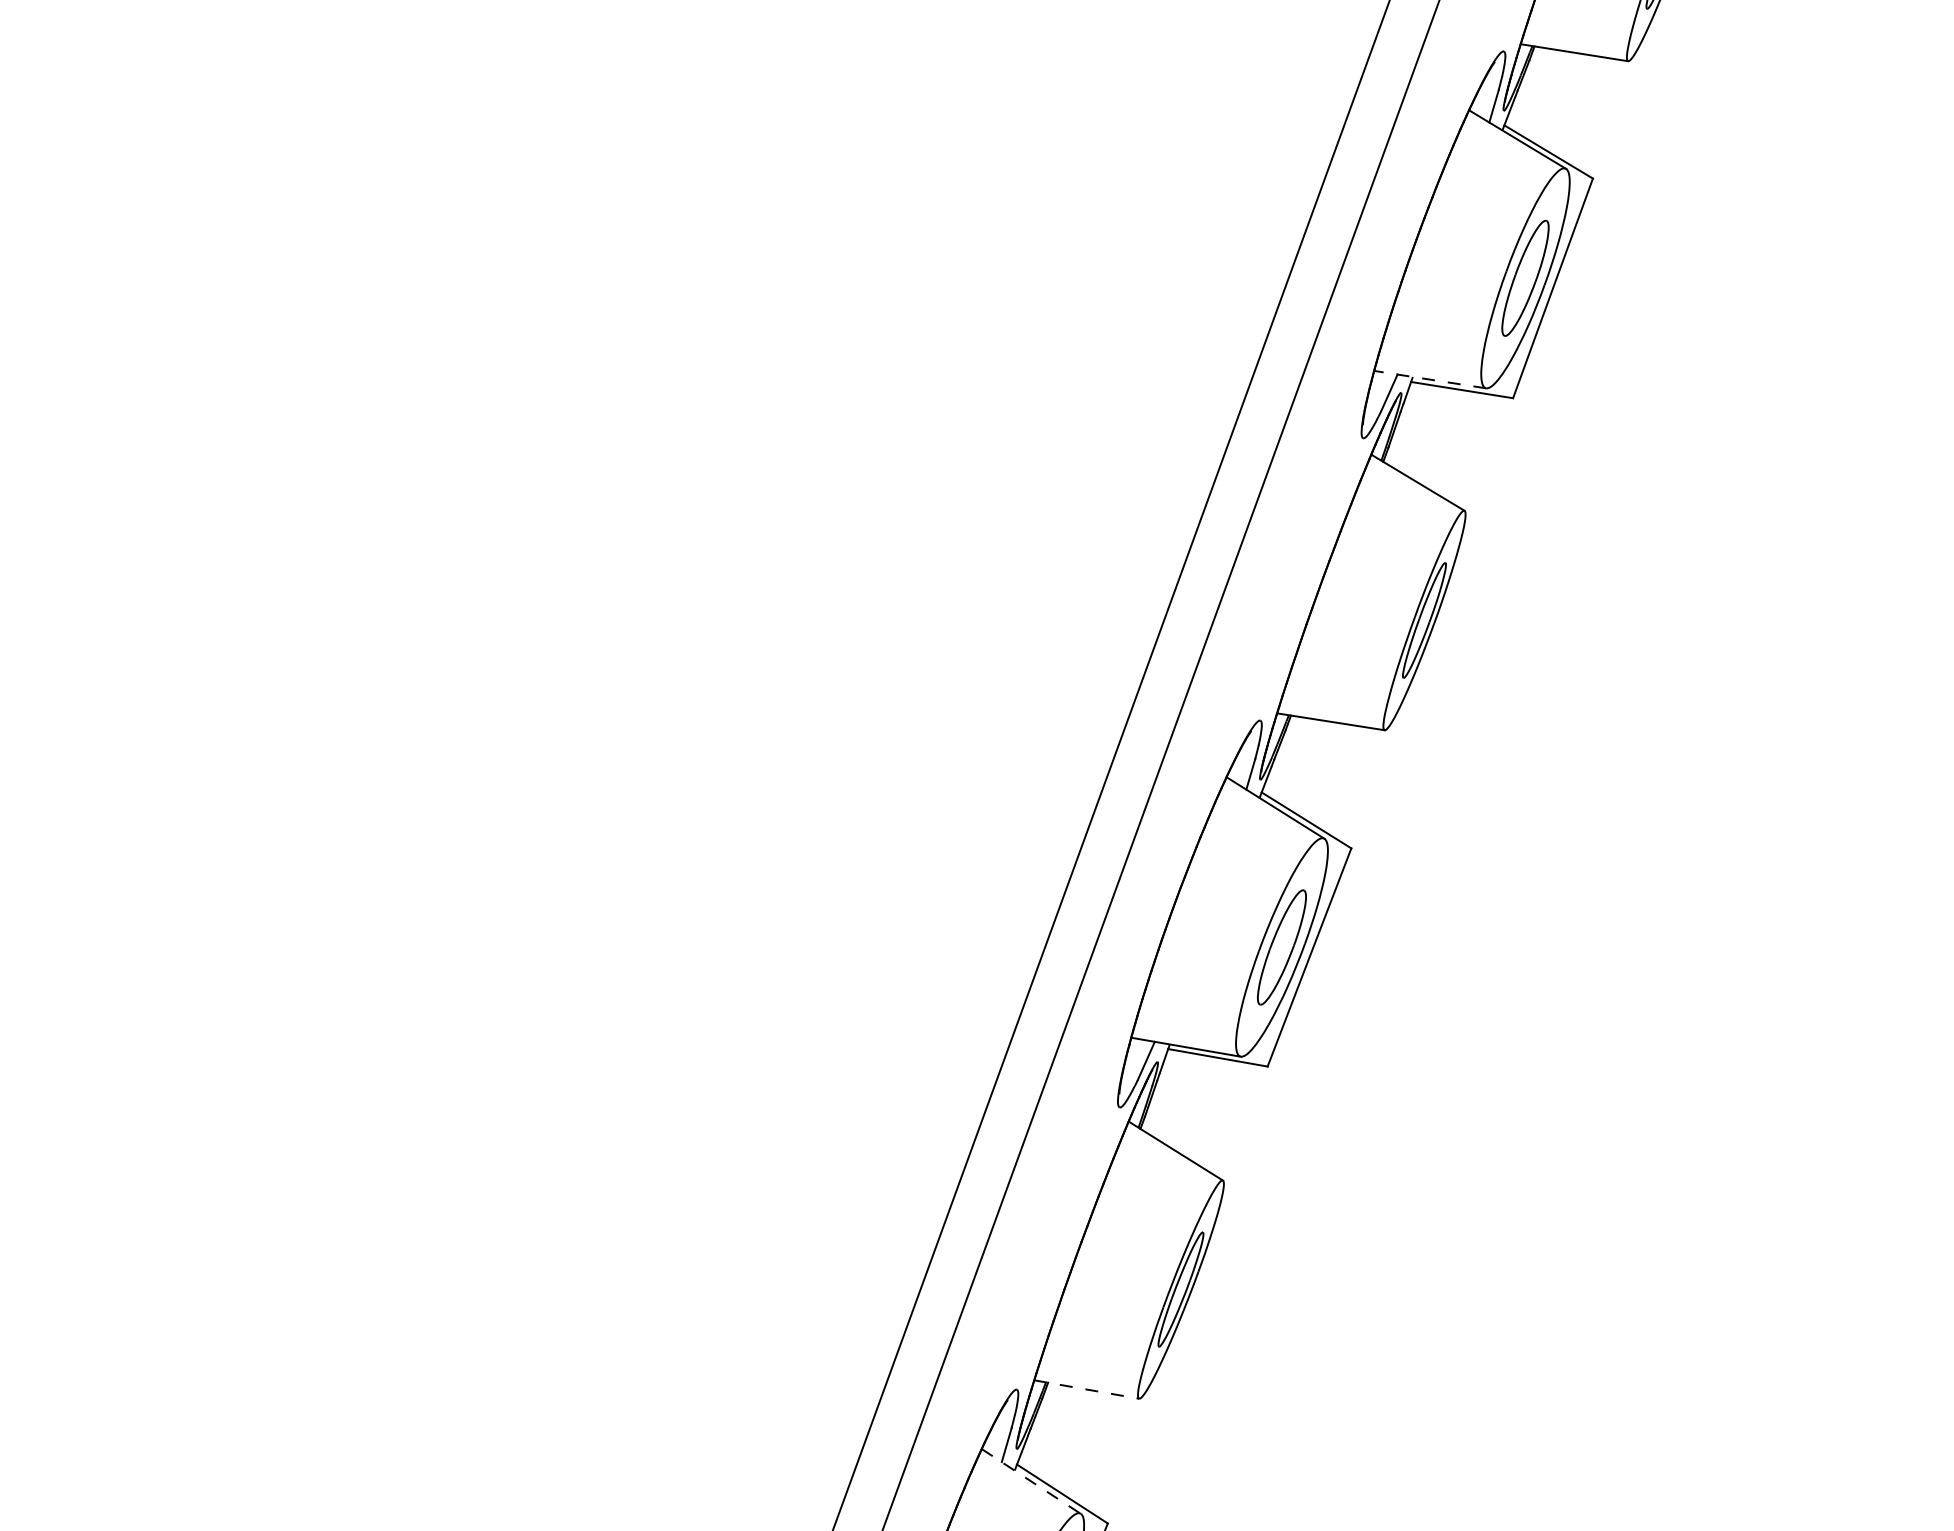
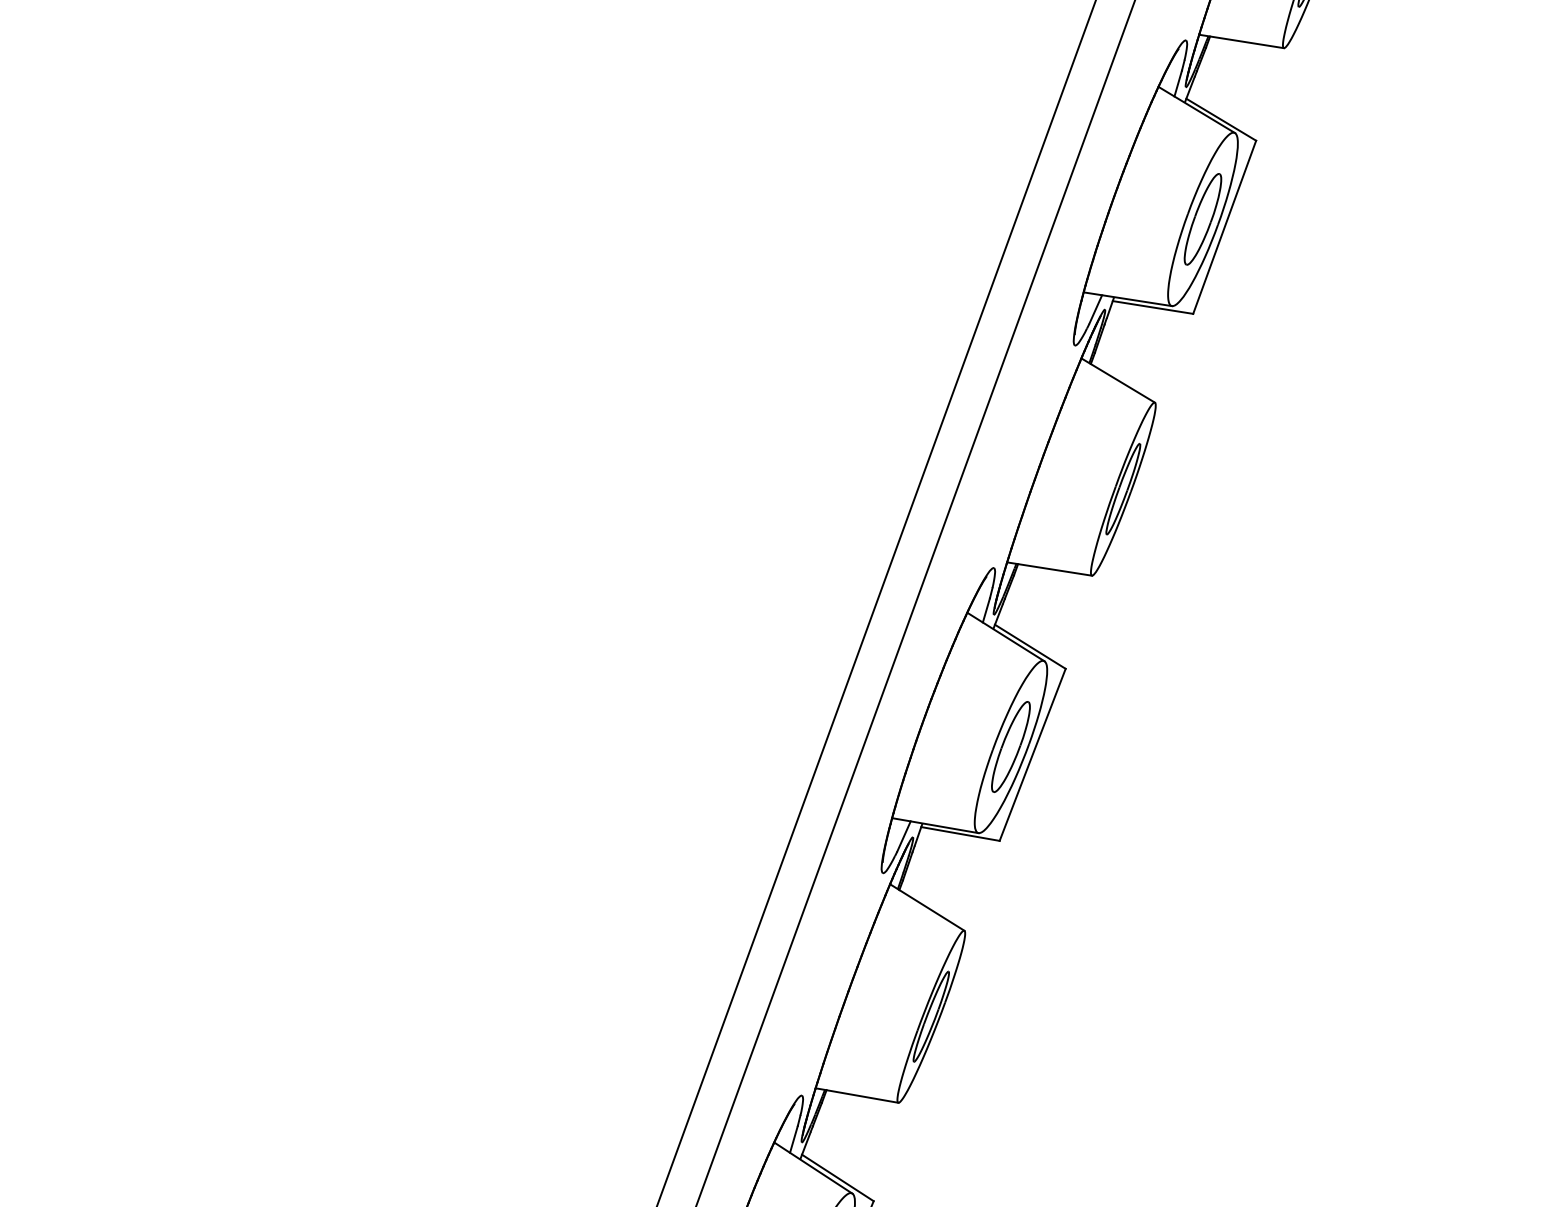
line: (1430, 379) -> (1128, 299), dashed -> solid
line: (1087, 1389) -> (857, 1095), dashed -> solid
line: (1031, 1481) -> (813, 1168), dashed -> solid

